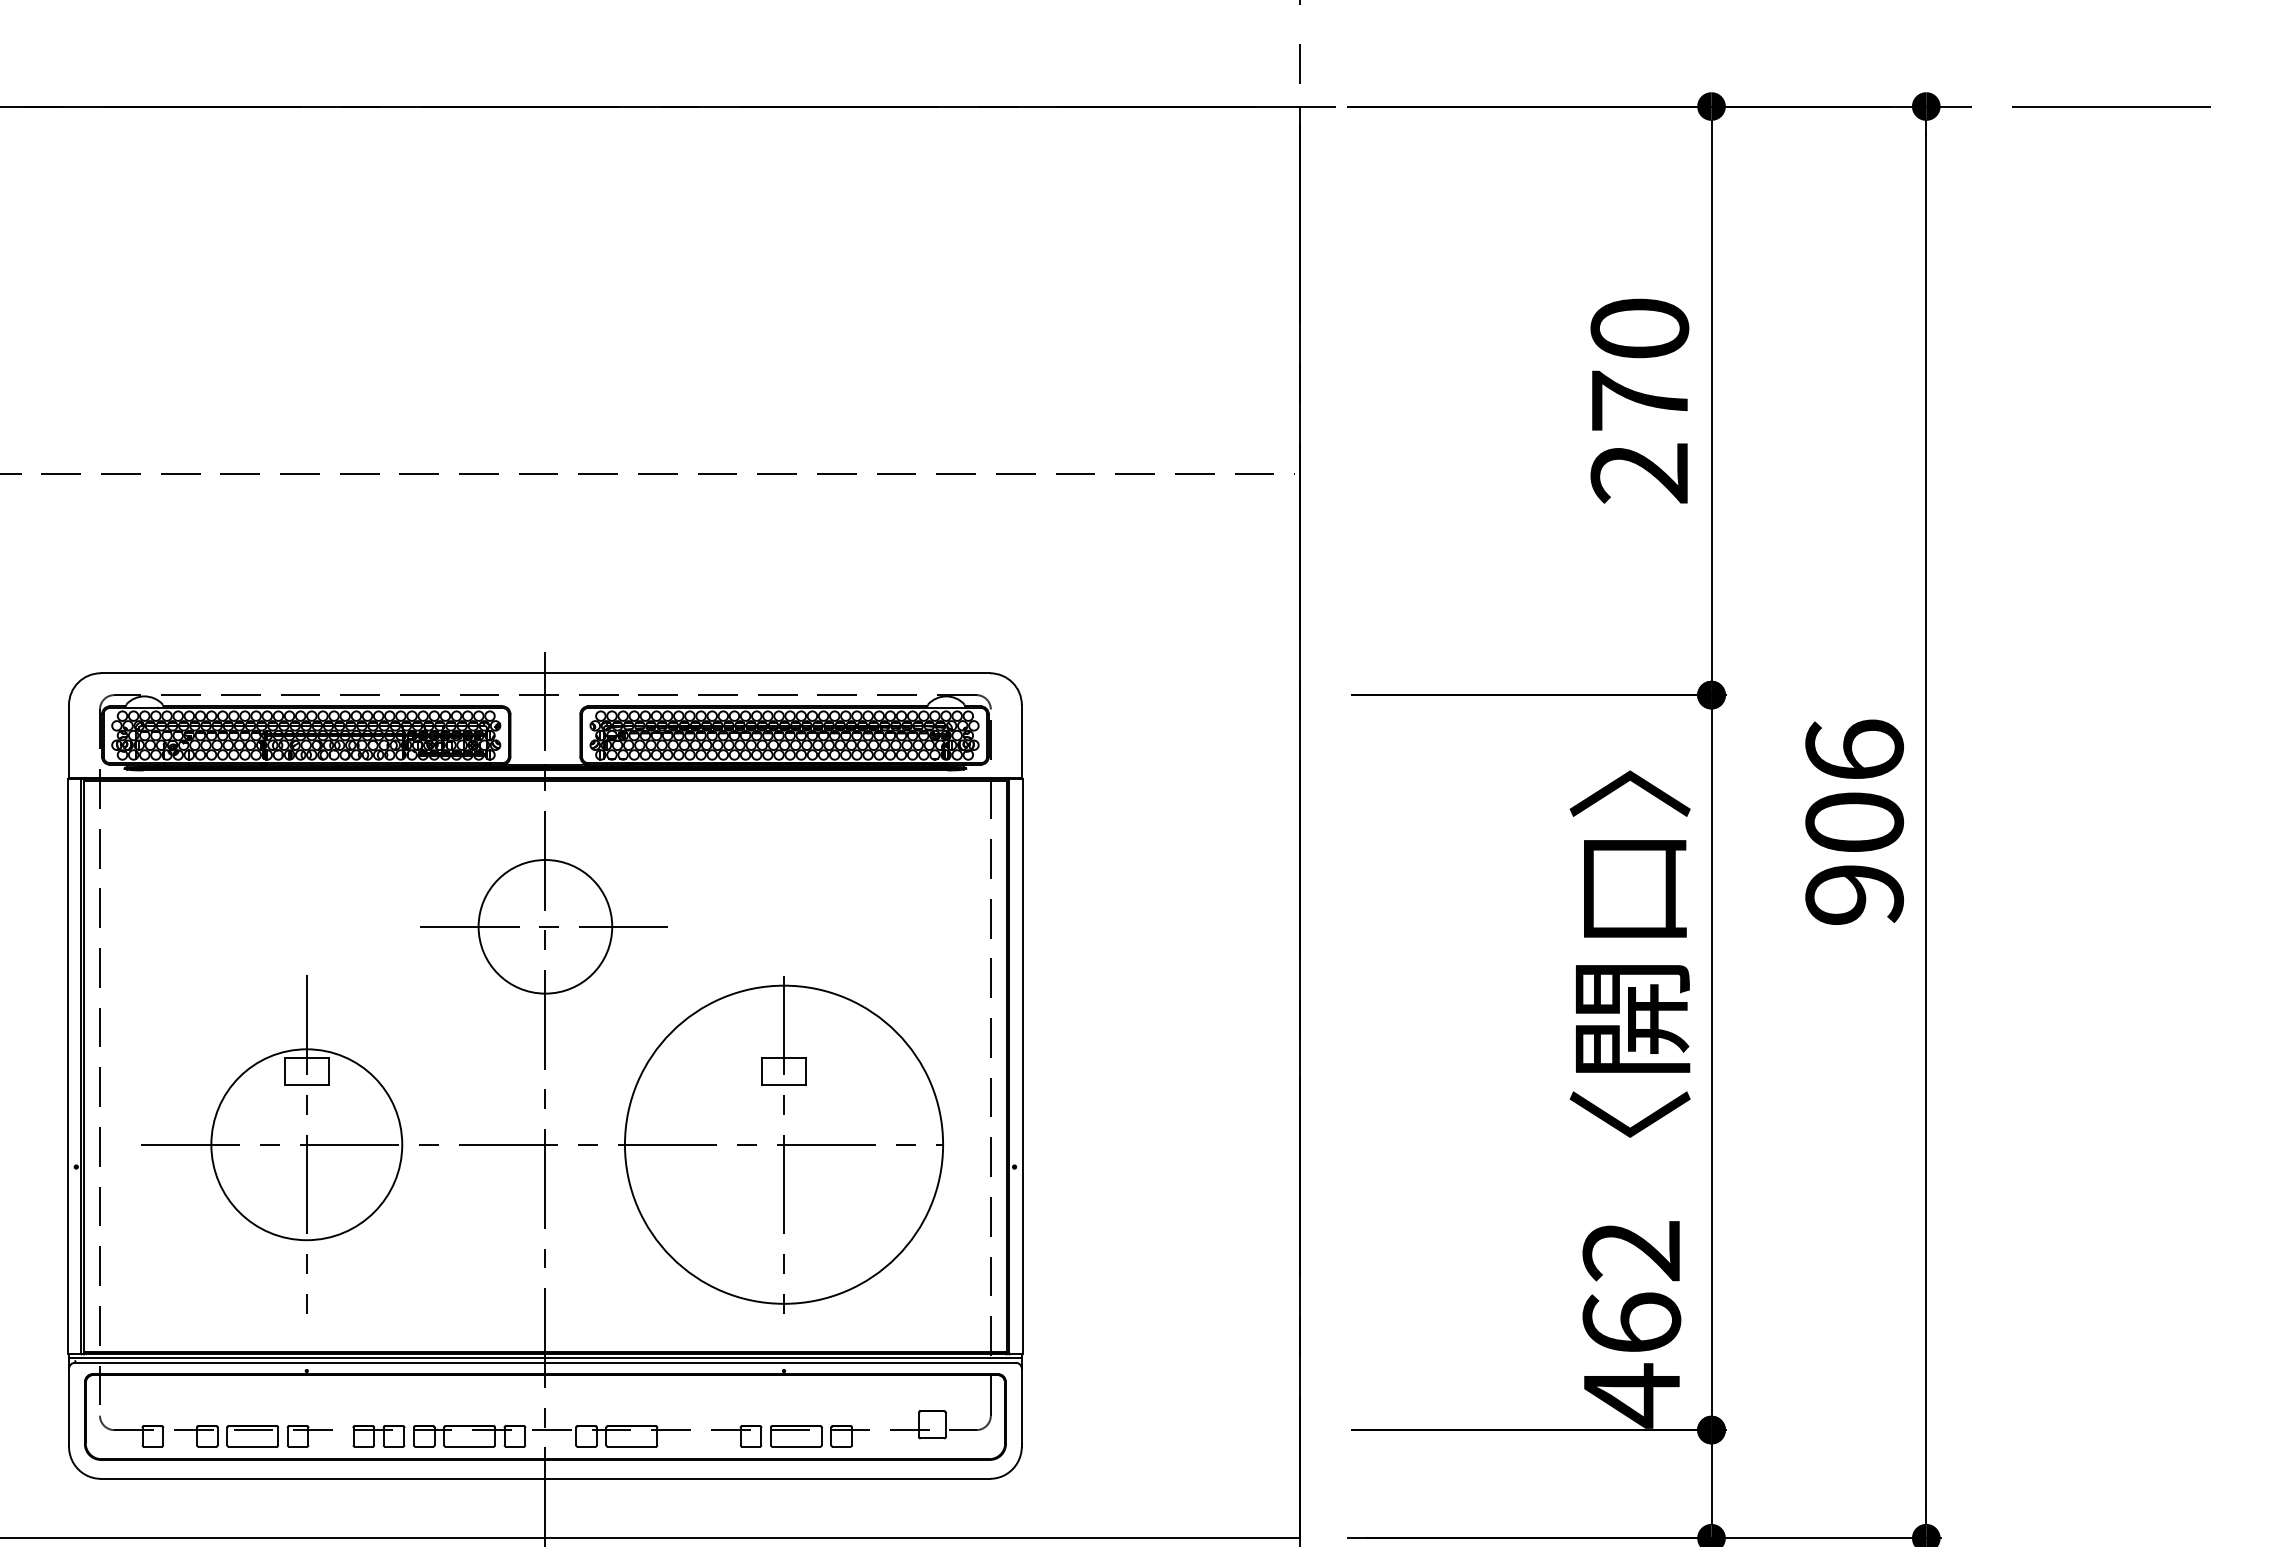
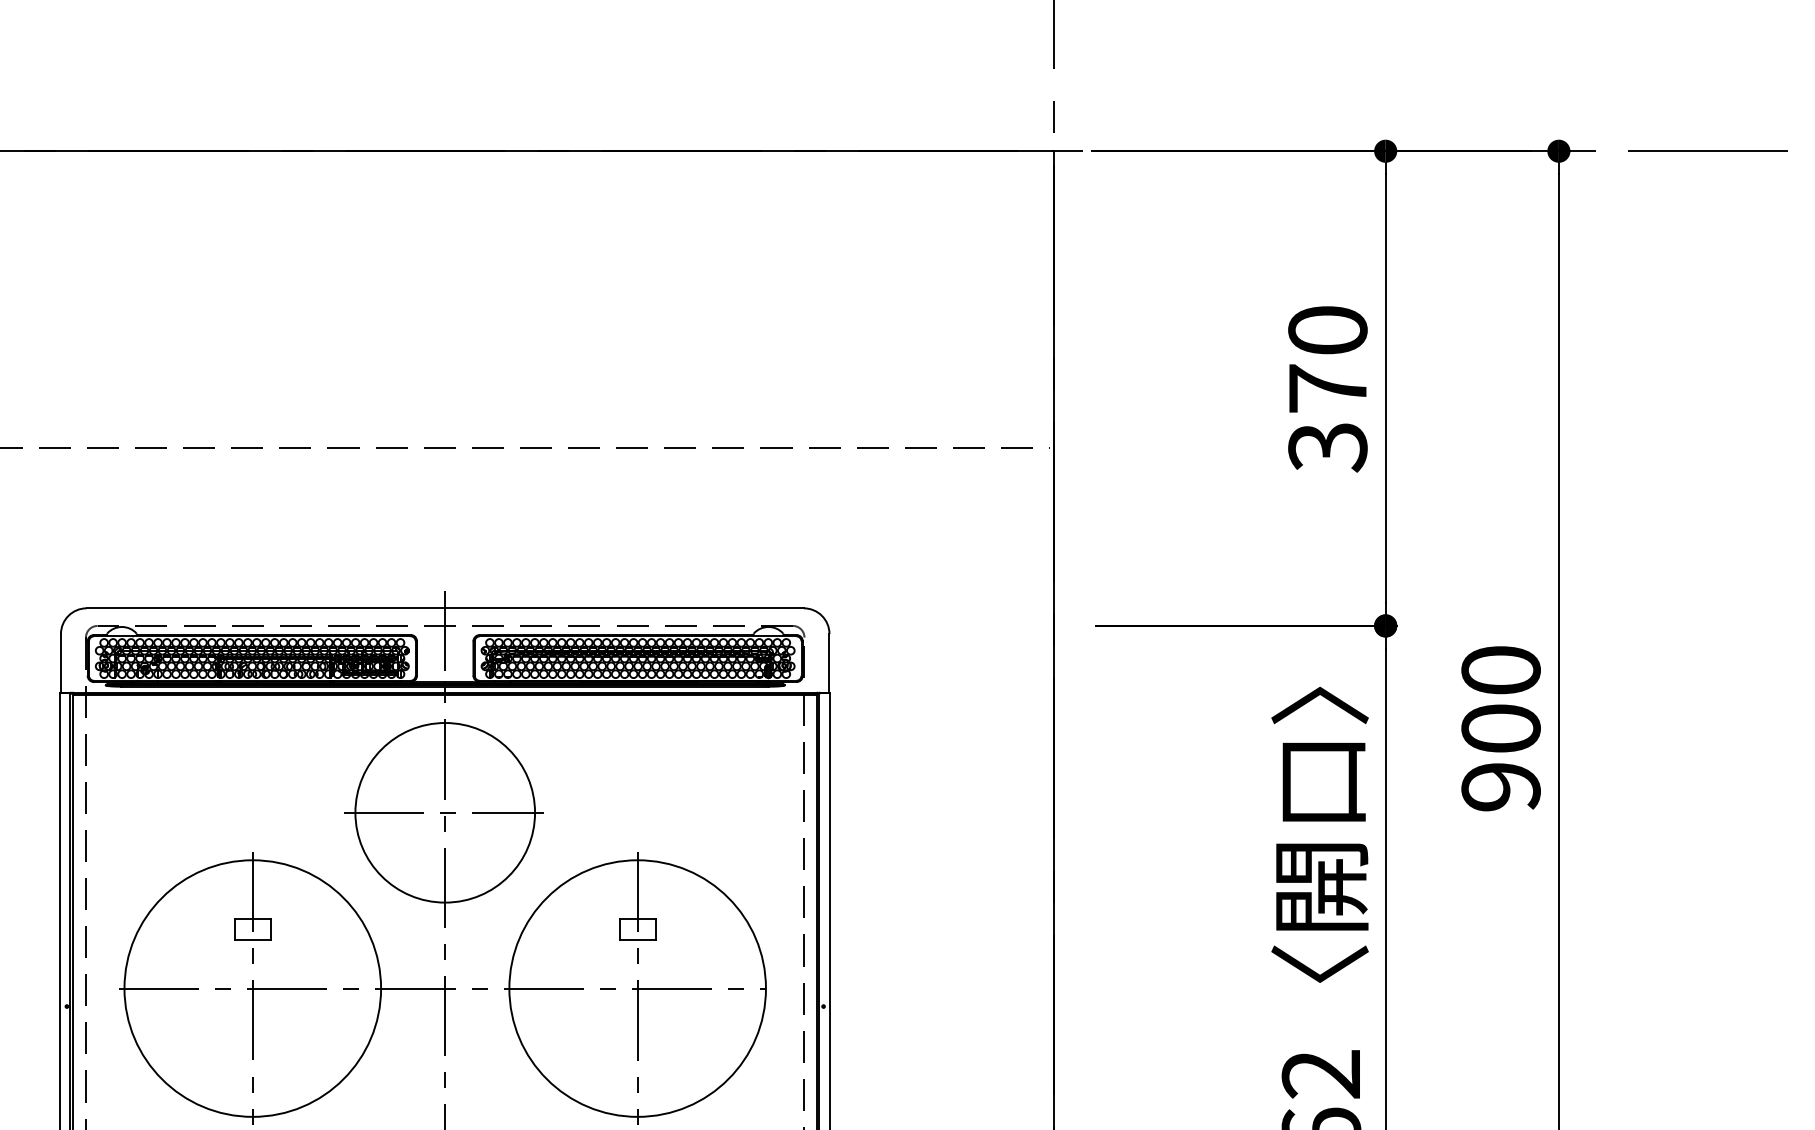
text: (1639, 474) -> (1327, 448), 270 -> 370
text: (1854, 749) -> (1501, 669), 906 -> 900
circle: (545, 926) -> (445, 812), size x1.67
circle: (306, 1144) -> (252, 988), size x1.67

